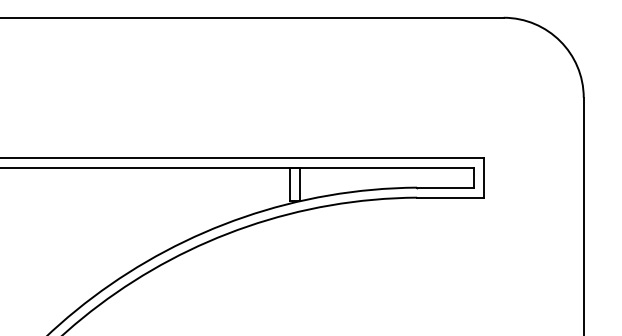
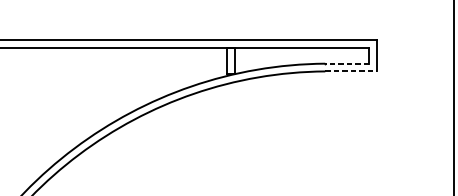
line: (444, 187) -> (346, 63), solid -> dashed
line: (450, 197) -> (351, 71), solid -> dashed

